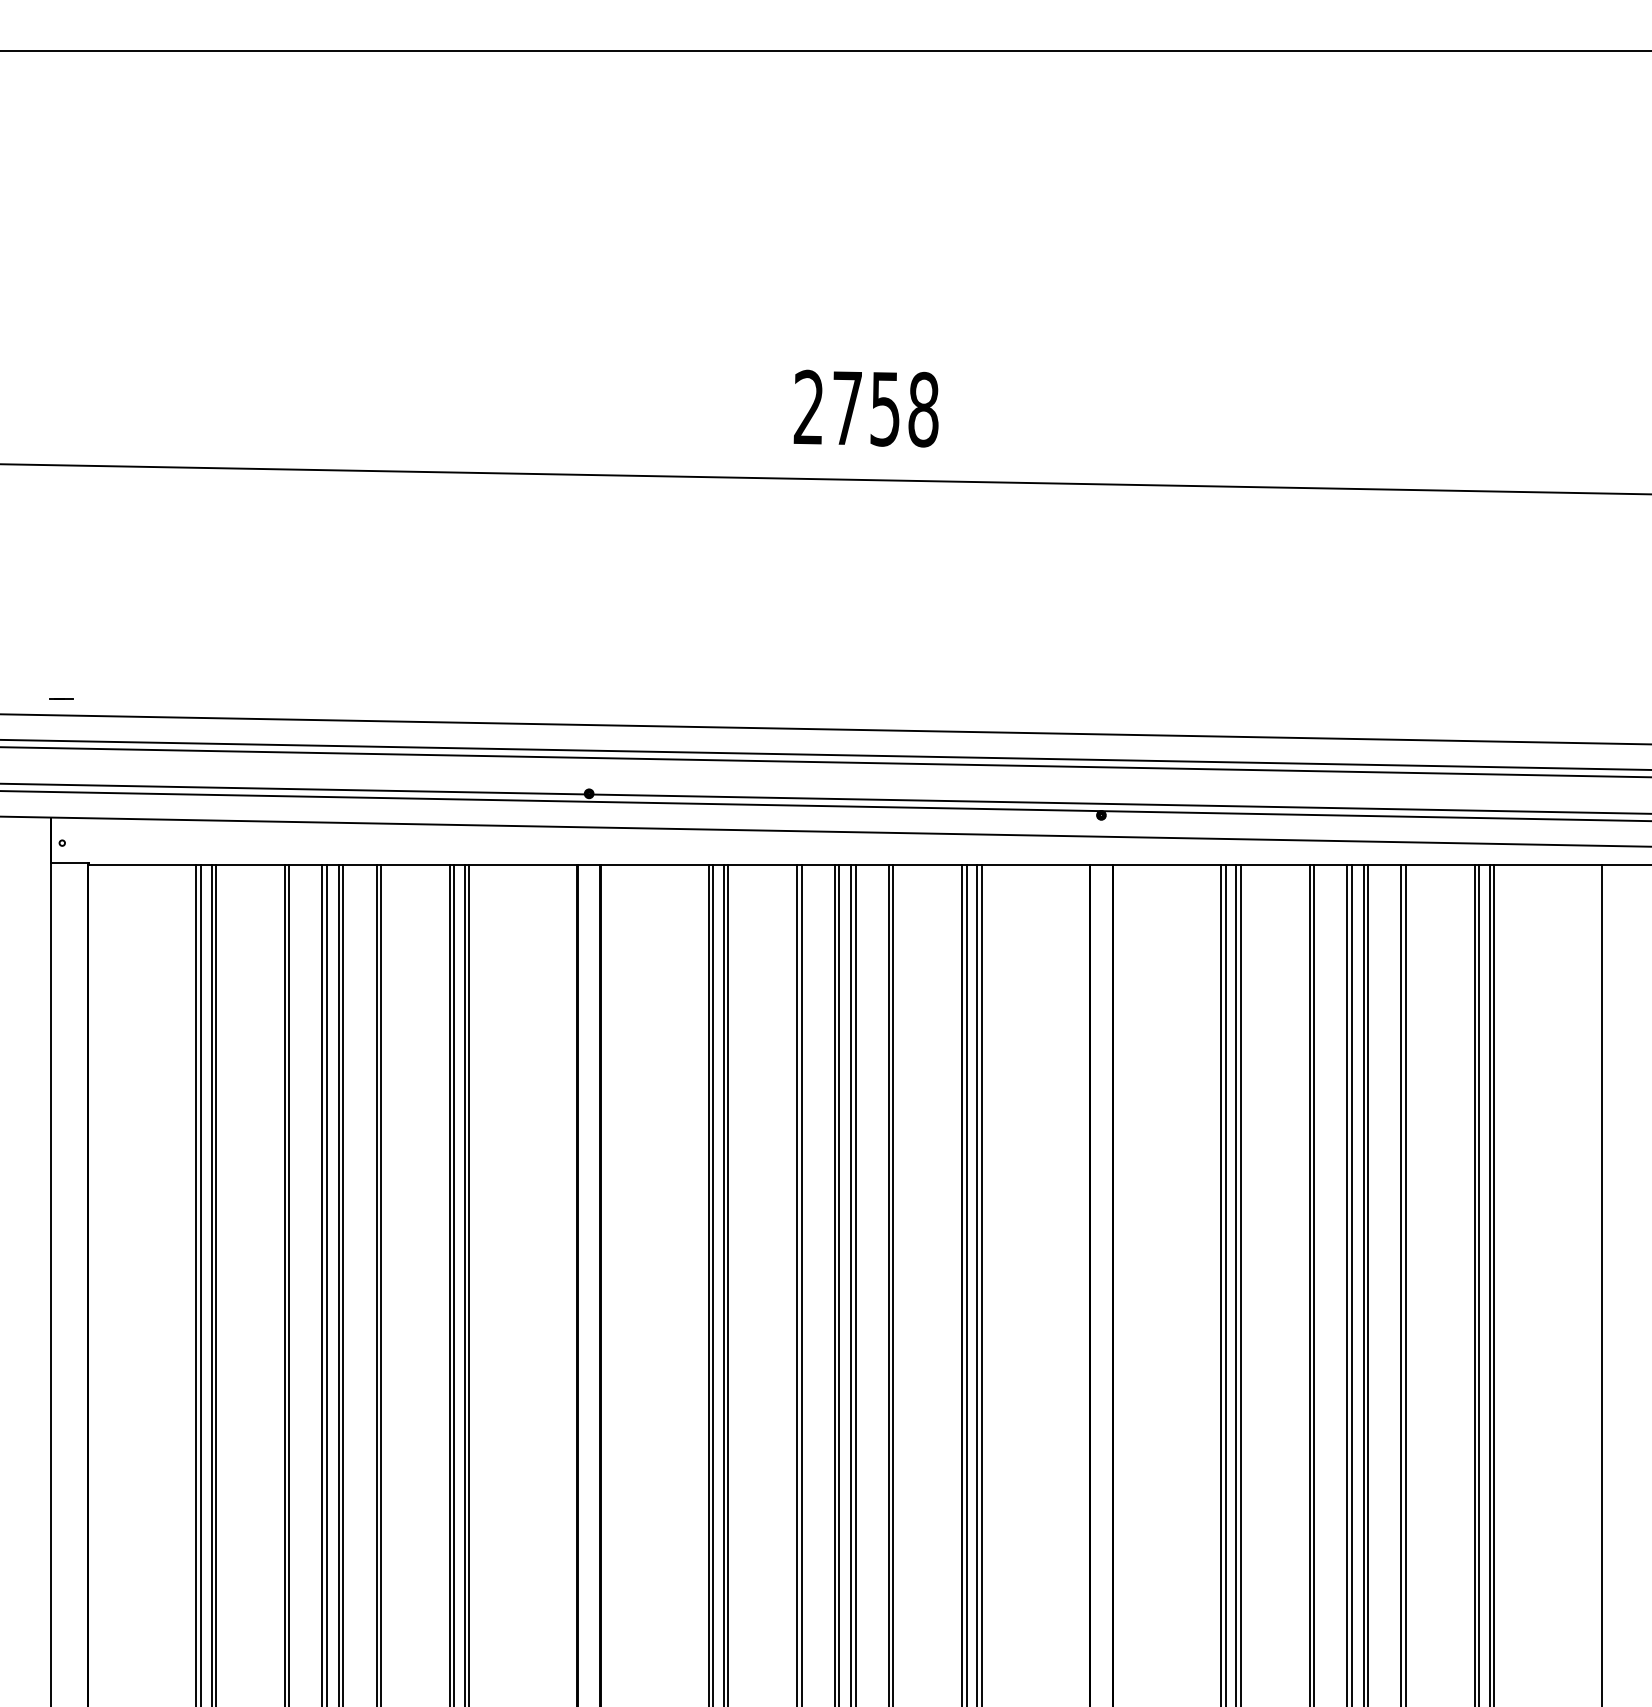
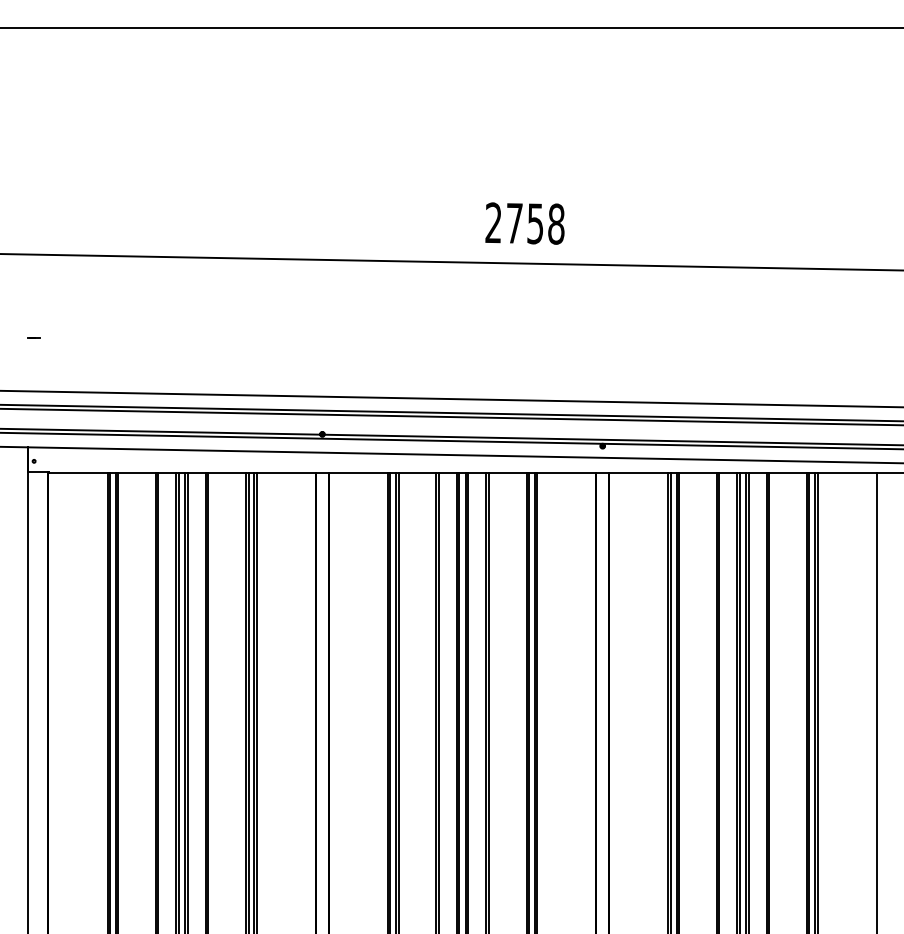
text: (865, 408) -> (524, 223), moved
line: (61, 697) -> (33, 337), moved

